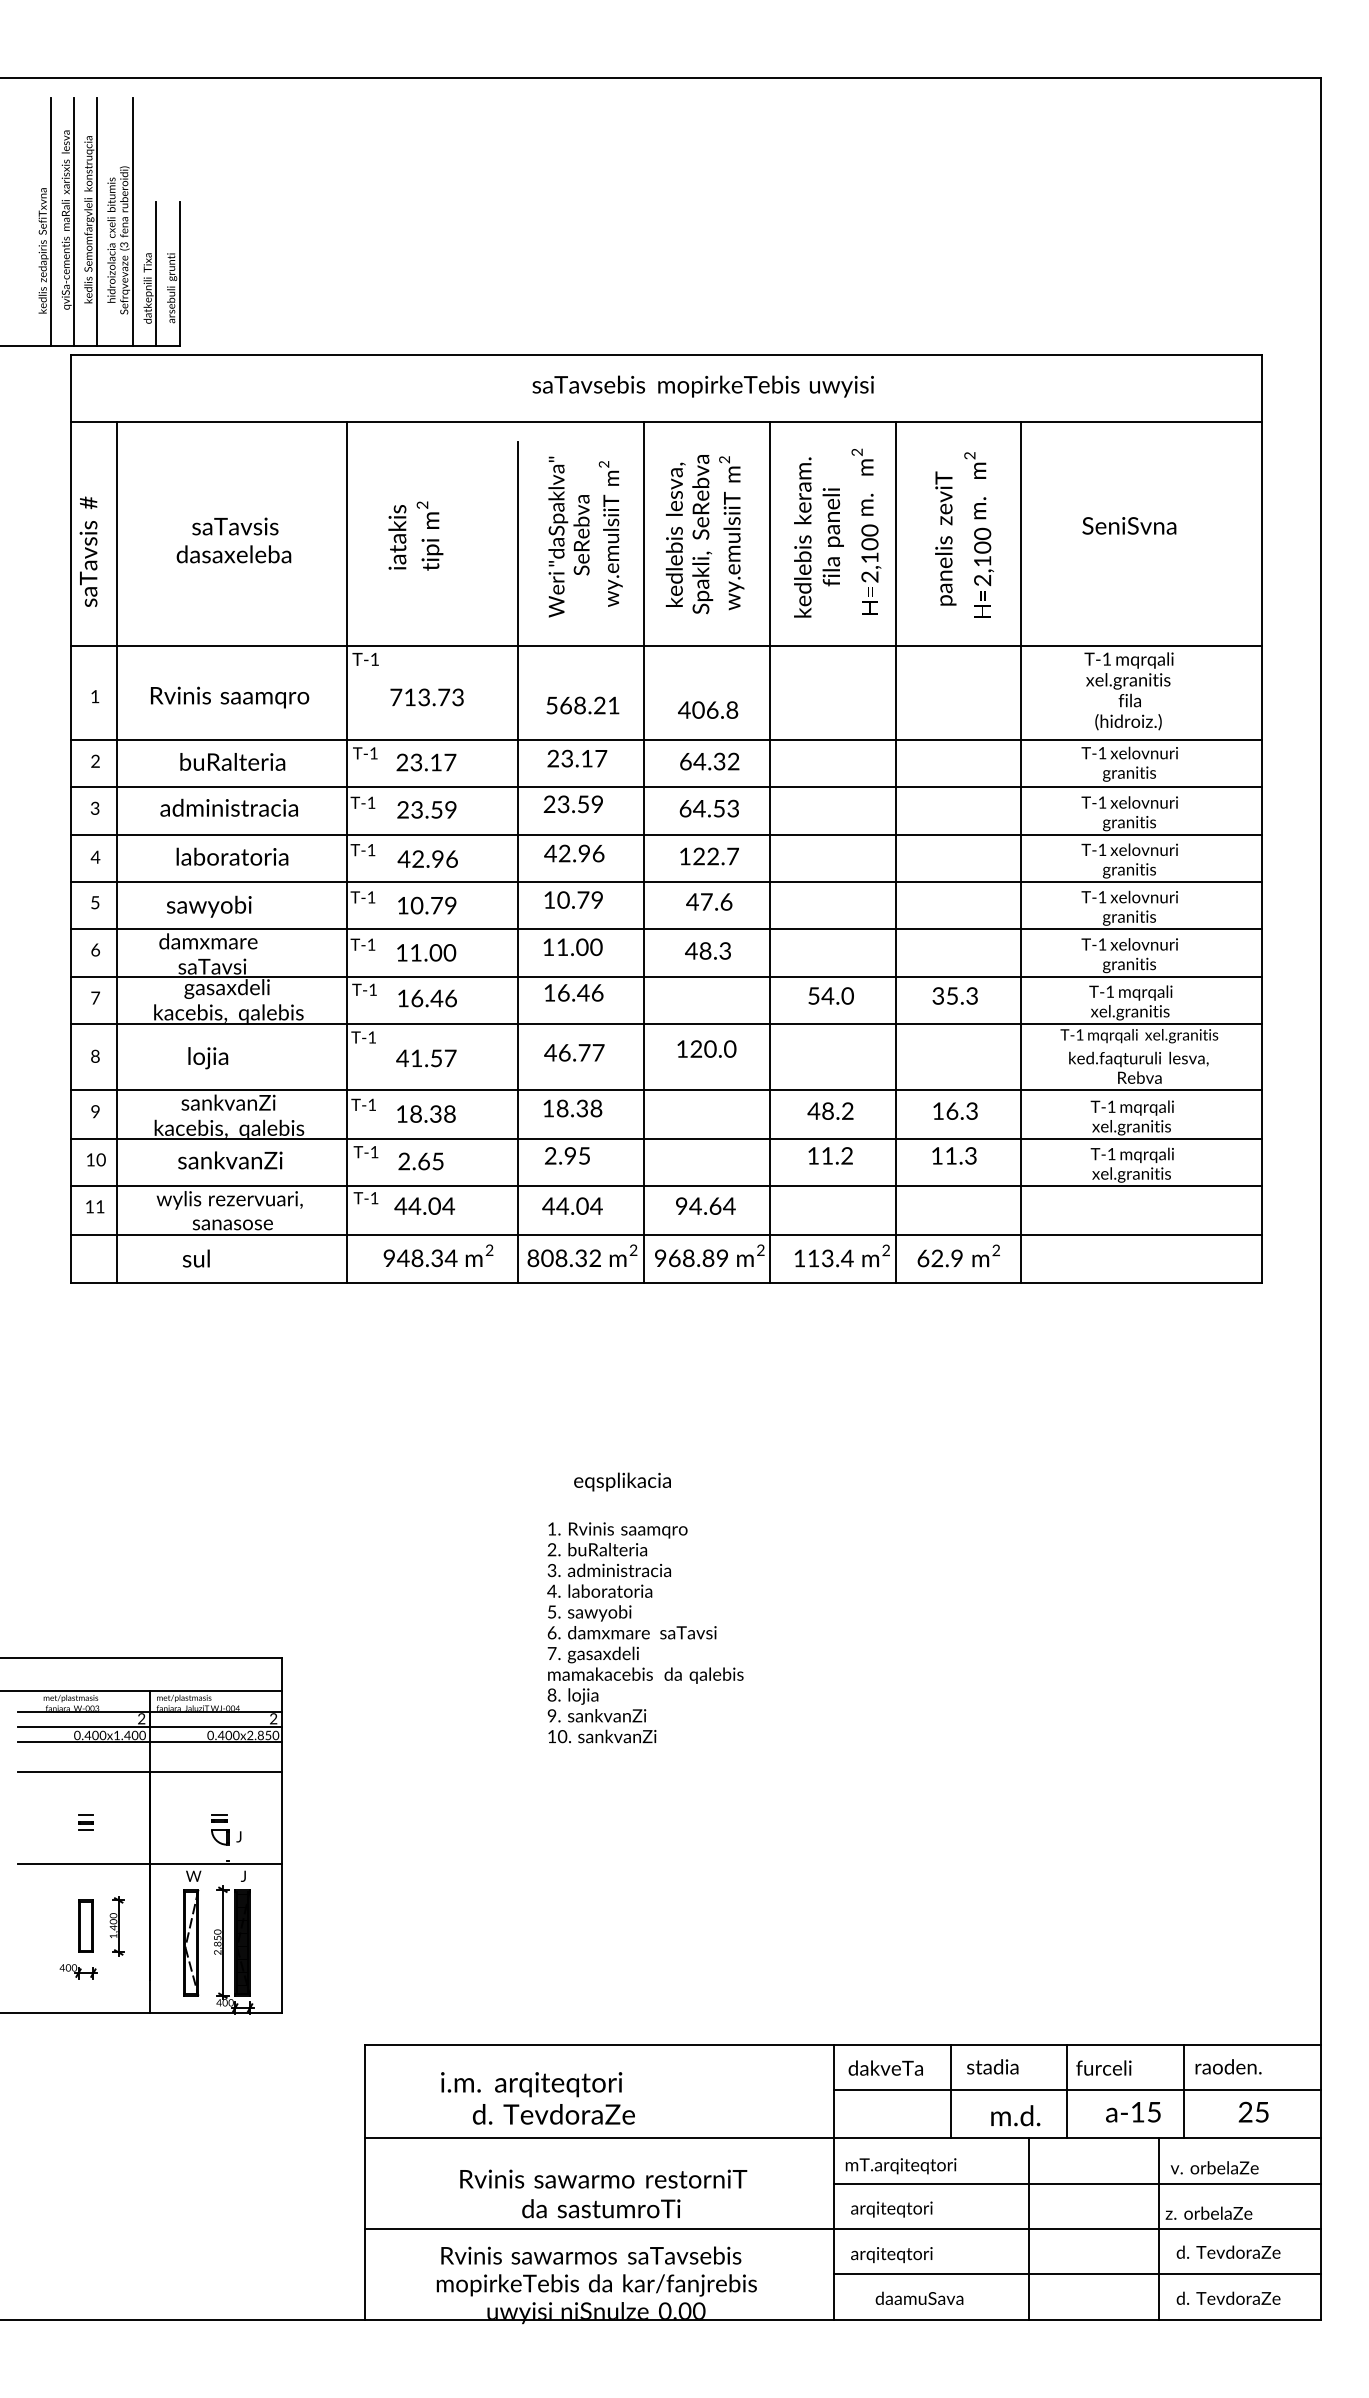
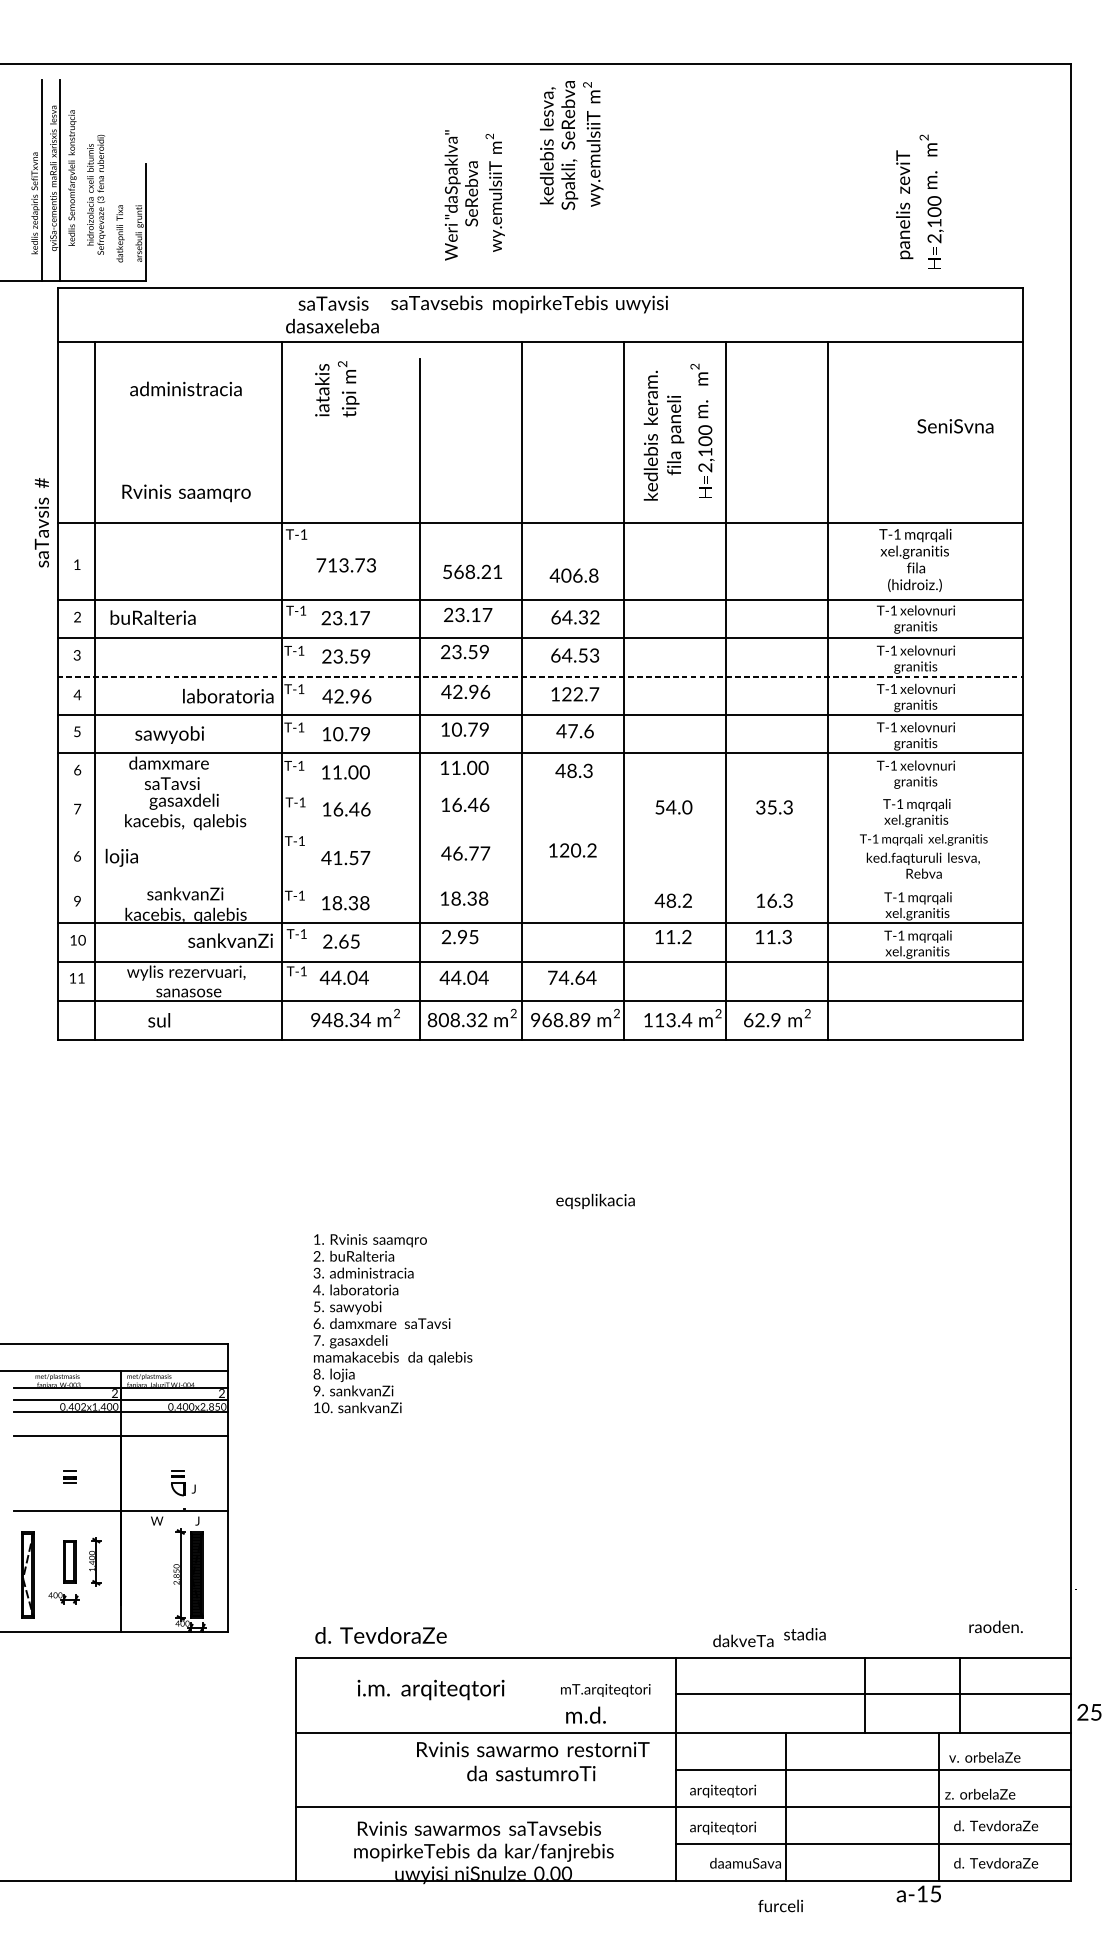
line: (96, 222) -> (78, 180), removed
line: (132, 222) -> (107, 180), removed
line: (156, 274) -> (126, 222), removed
text: (702, 386) -> (529, 304), moved
text: (1129, 525) -> (955, 425), moved
text: (704, 534) -> (571, 145), moved
text: (964, 534) -> (919, 201), moved
text: (415, 535) -> (336, 388), moved
text: (585, 536) -> (474, 194), moved
text: (233, 540) -> (332, 314), moved
text: (88, 551) -> (41, 522), moved
text: (230, 697) -> (186, 493), moved
text: (232, 761) -> (152, 617), moved
text: (228, 807) -> (185, 388), moved
line: (666, 834) -> (540, 676), solid -> dashed
text: (232, 856) -> (228, 695), moved
line: (665, 976) -> (539, 791), removed
line: (665, 1023) -> (539, 829), removed
text: (730, 1048) -> (592, 849), 120.0 -> 120.2
text: (95, 1055) -> (77, 855), 8 -> 6
text: (208, 1058) -> (122, 858), moved
line: (665, 1090) -> (539, 884), removed
text: (230, 1160) -> (230, 940), moved
text: (681, 1205) -> (552, 977), 94.64 -> 74.64
text: (622, 1481) -> (595, 1201), moved
text: (645, 1632) -> (392, 1323), moved
text: (102, 1736) -> (83, 1407), 0.400x1.400 -> 0.402x1.400
part: (191, 1942) -> (28, 1574), moved
text: (992, 2066) -> (804, 1633), moved
text: (1228, 2066) -> (996, 1626), moved
text: (885, 2067) -> (743, 1640), moved
text: (1103, 2067) -> (780, 1905), moved
line: (950, 2091) -> (770, 1695), removed
text: (1253, 2111) -> (1089, 1711), moved
text: (1133, 2112) -> (919, 1894), moved
text: (553, 2114) -> (380, 1635), moved
text: (1015, 2115) -> (585, 1715), moved
text: (900, 2166) -> (605, 1690), moved
text: (603, 2193) -> (533, 1761), moved
line: (1028, 2228) -> (785, 1806), moved

